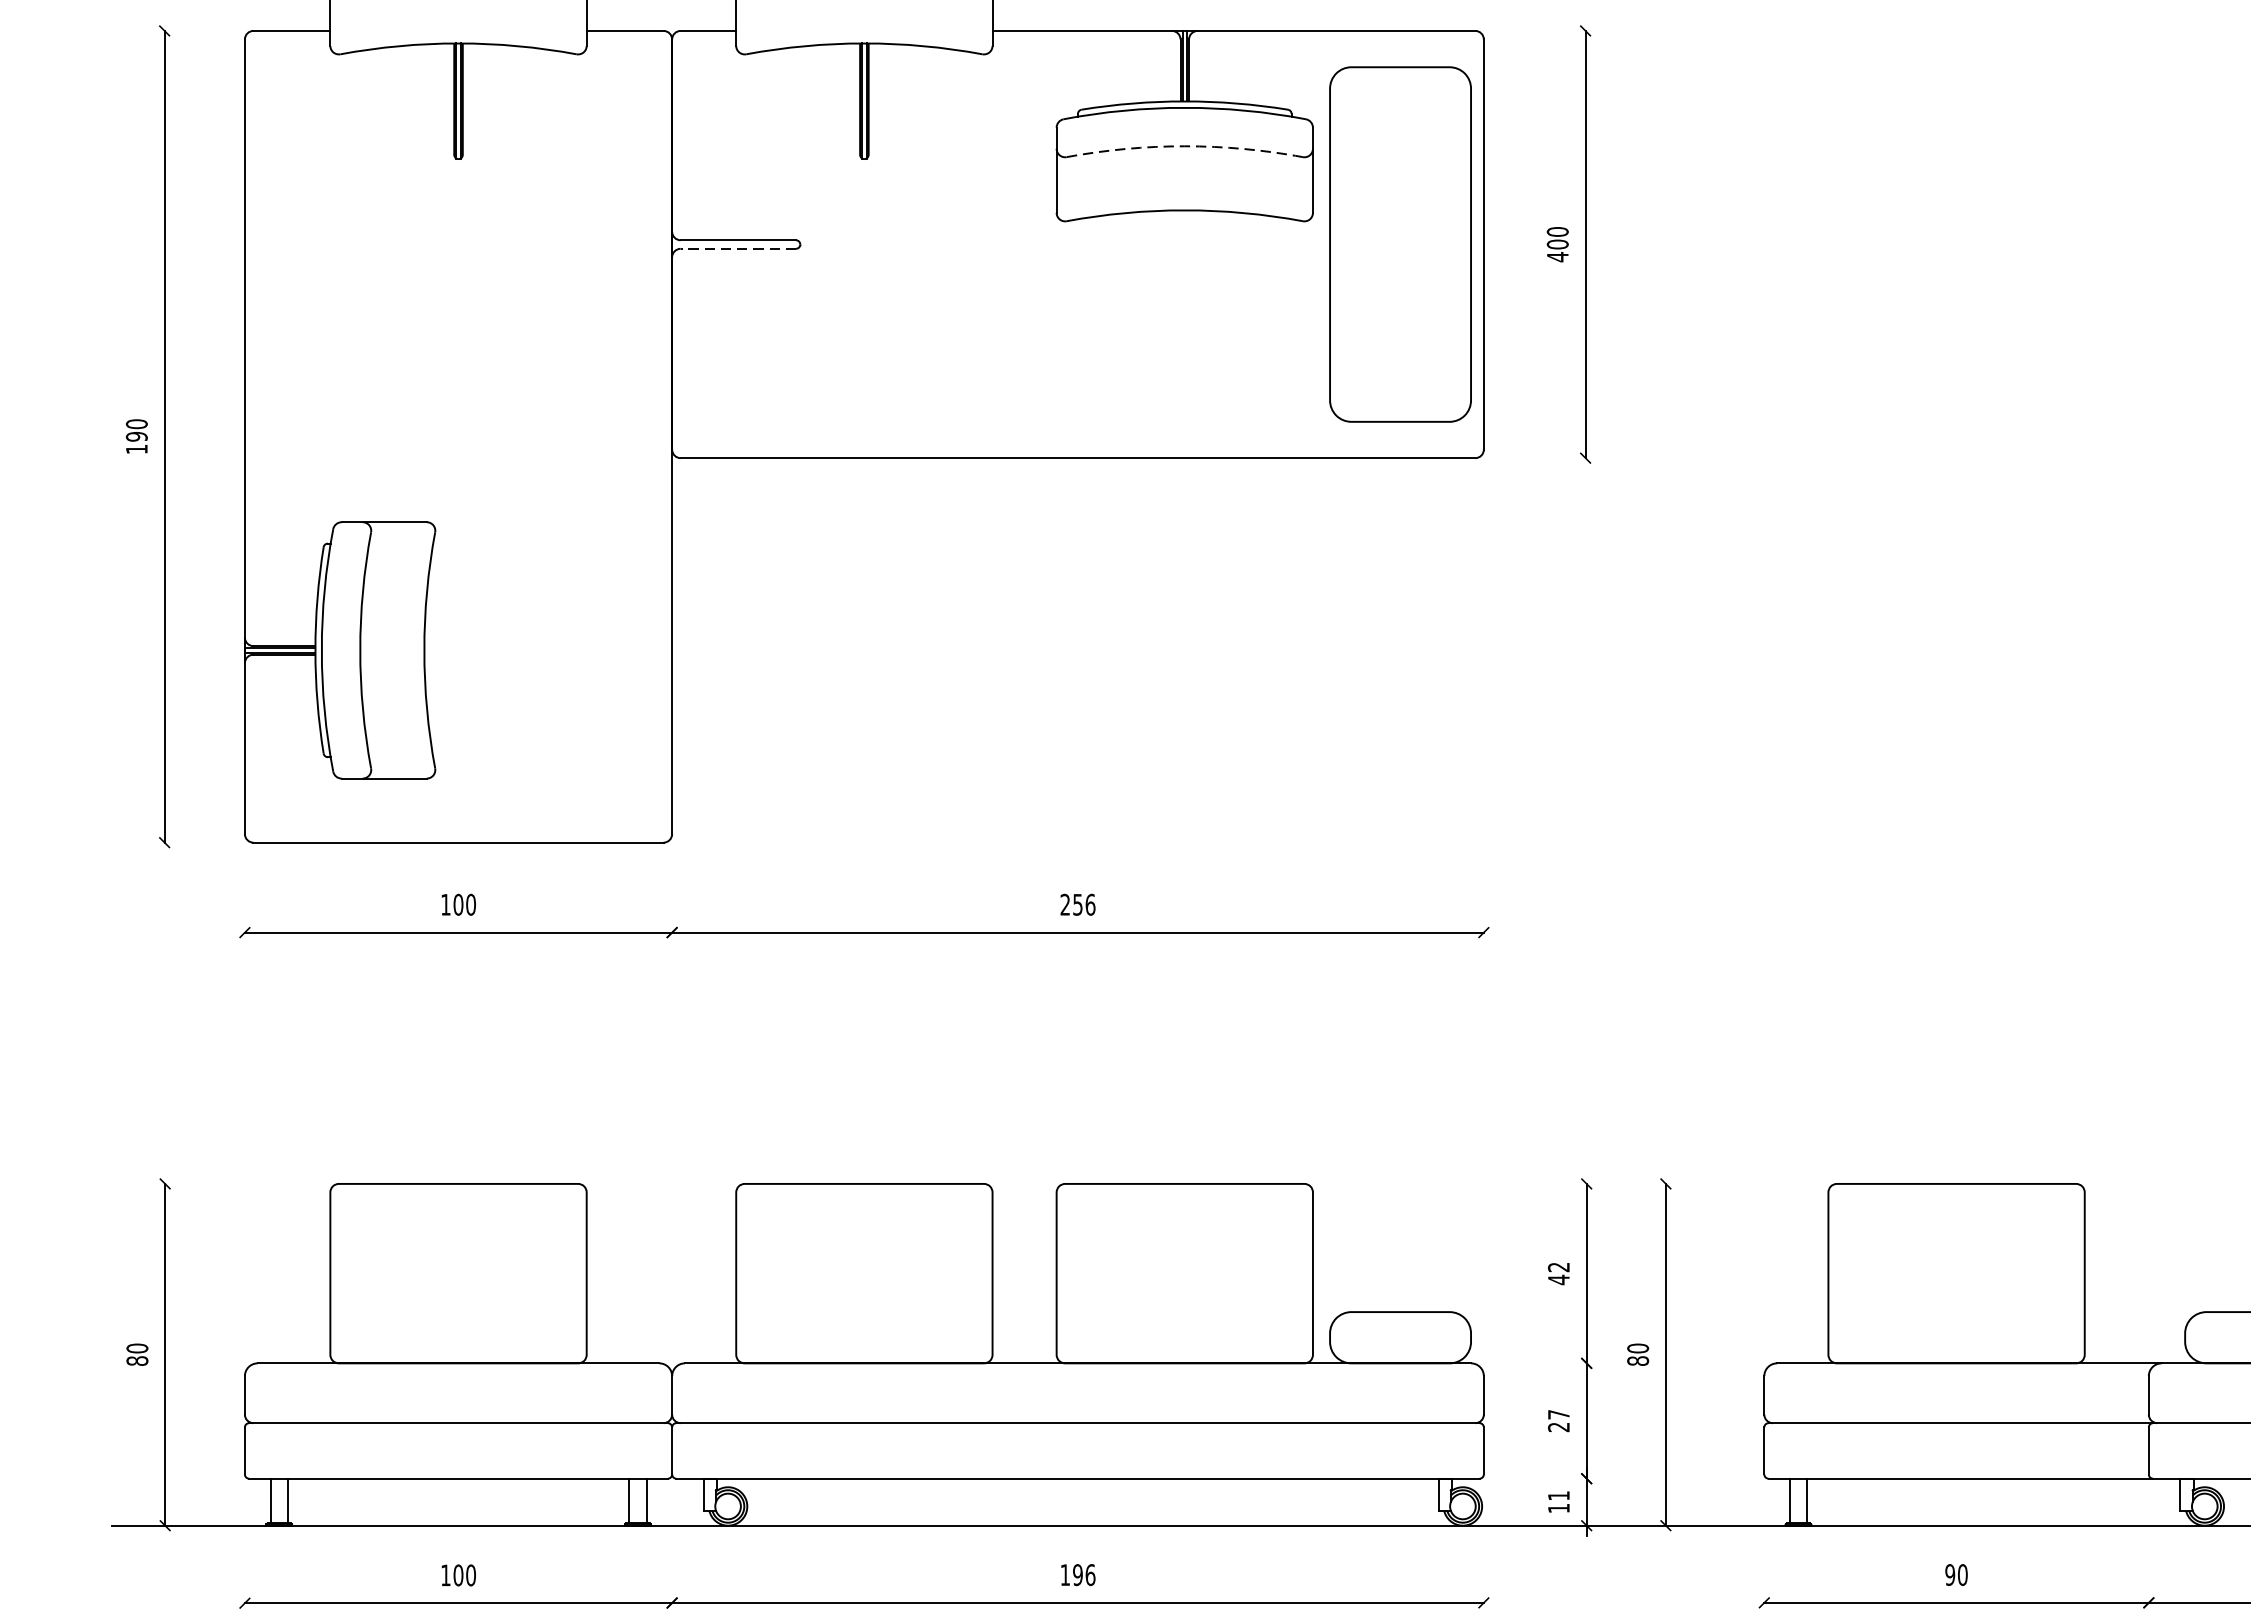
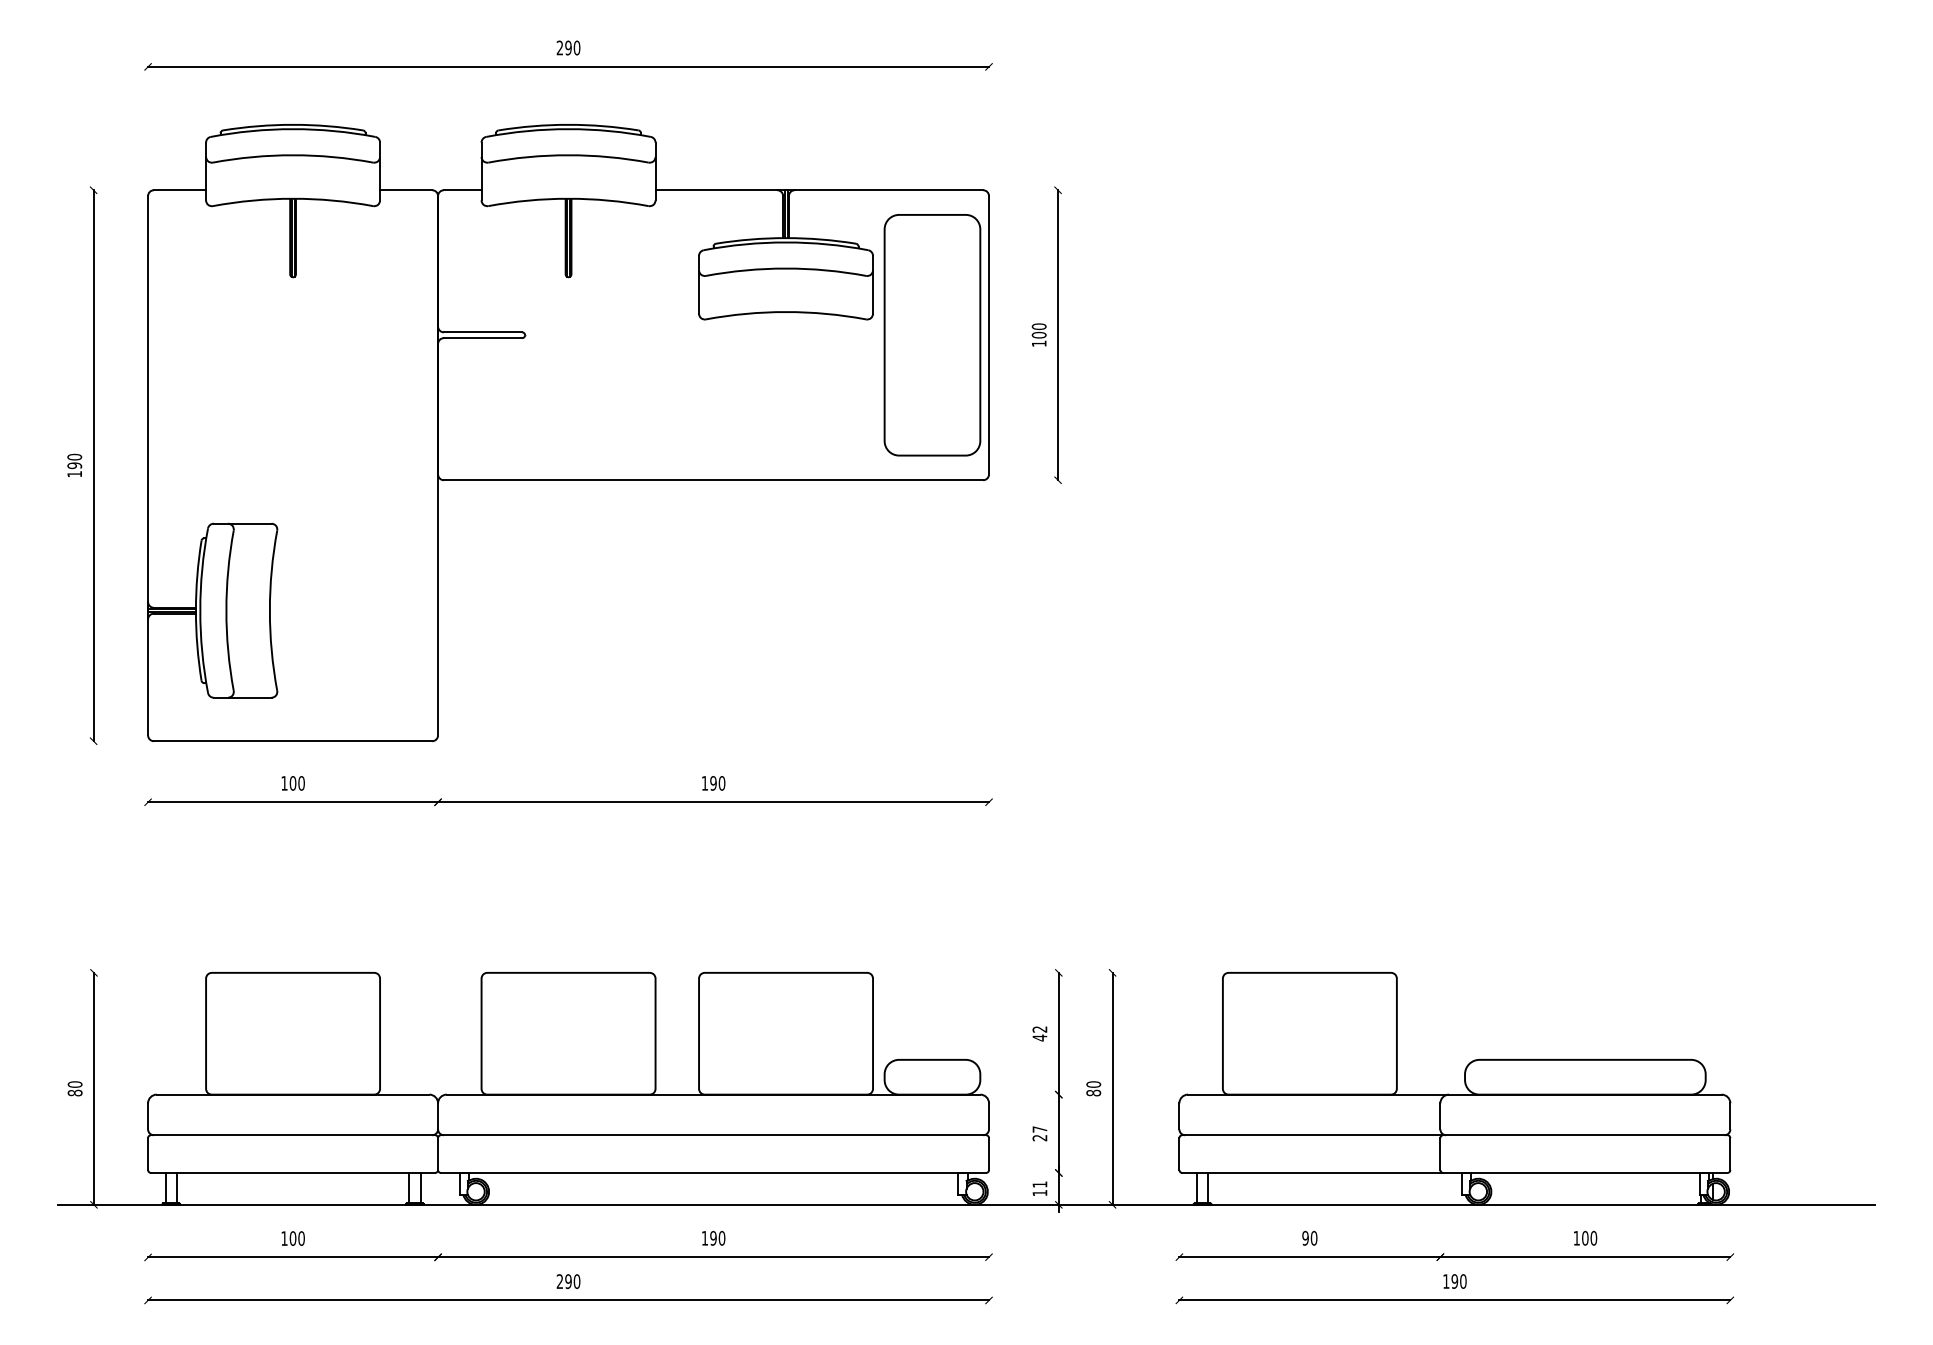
arc: (1185, 146) -> (786, 268), dashed -> solid
line: (737, 249) -> (482, 338), dashed -> solid
text: (1558, 256) -> (1039, 343), 400 -> 100
text: (1077, 904) -> (713, 783), 256 -> 190
text: (1091, 1575) -> (722, 1238), 196 -> 190

